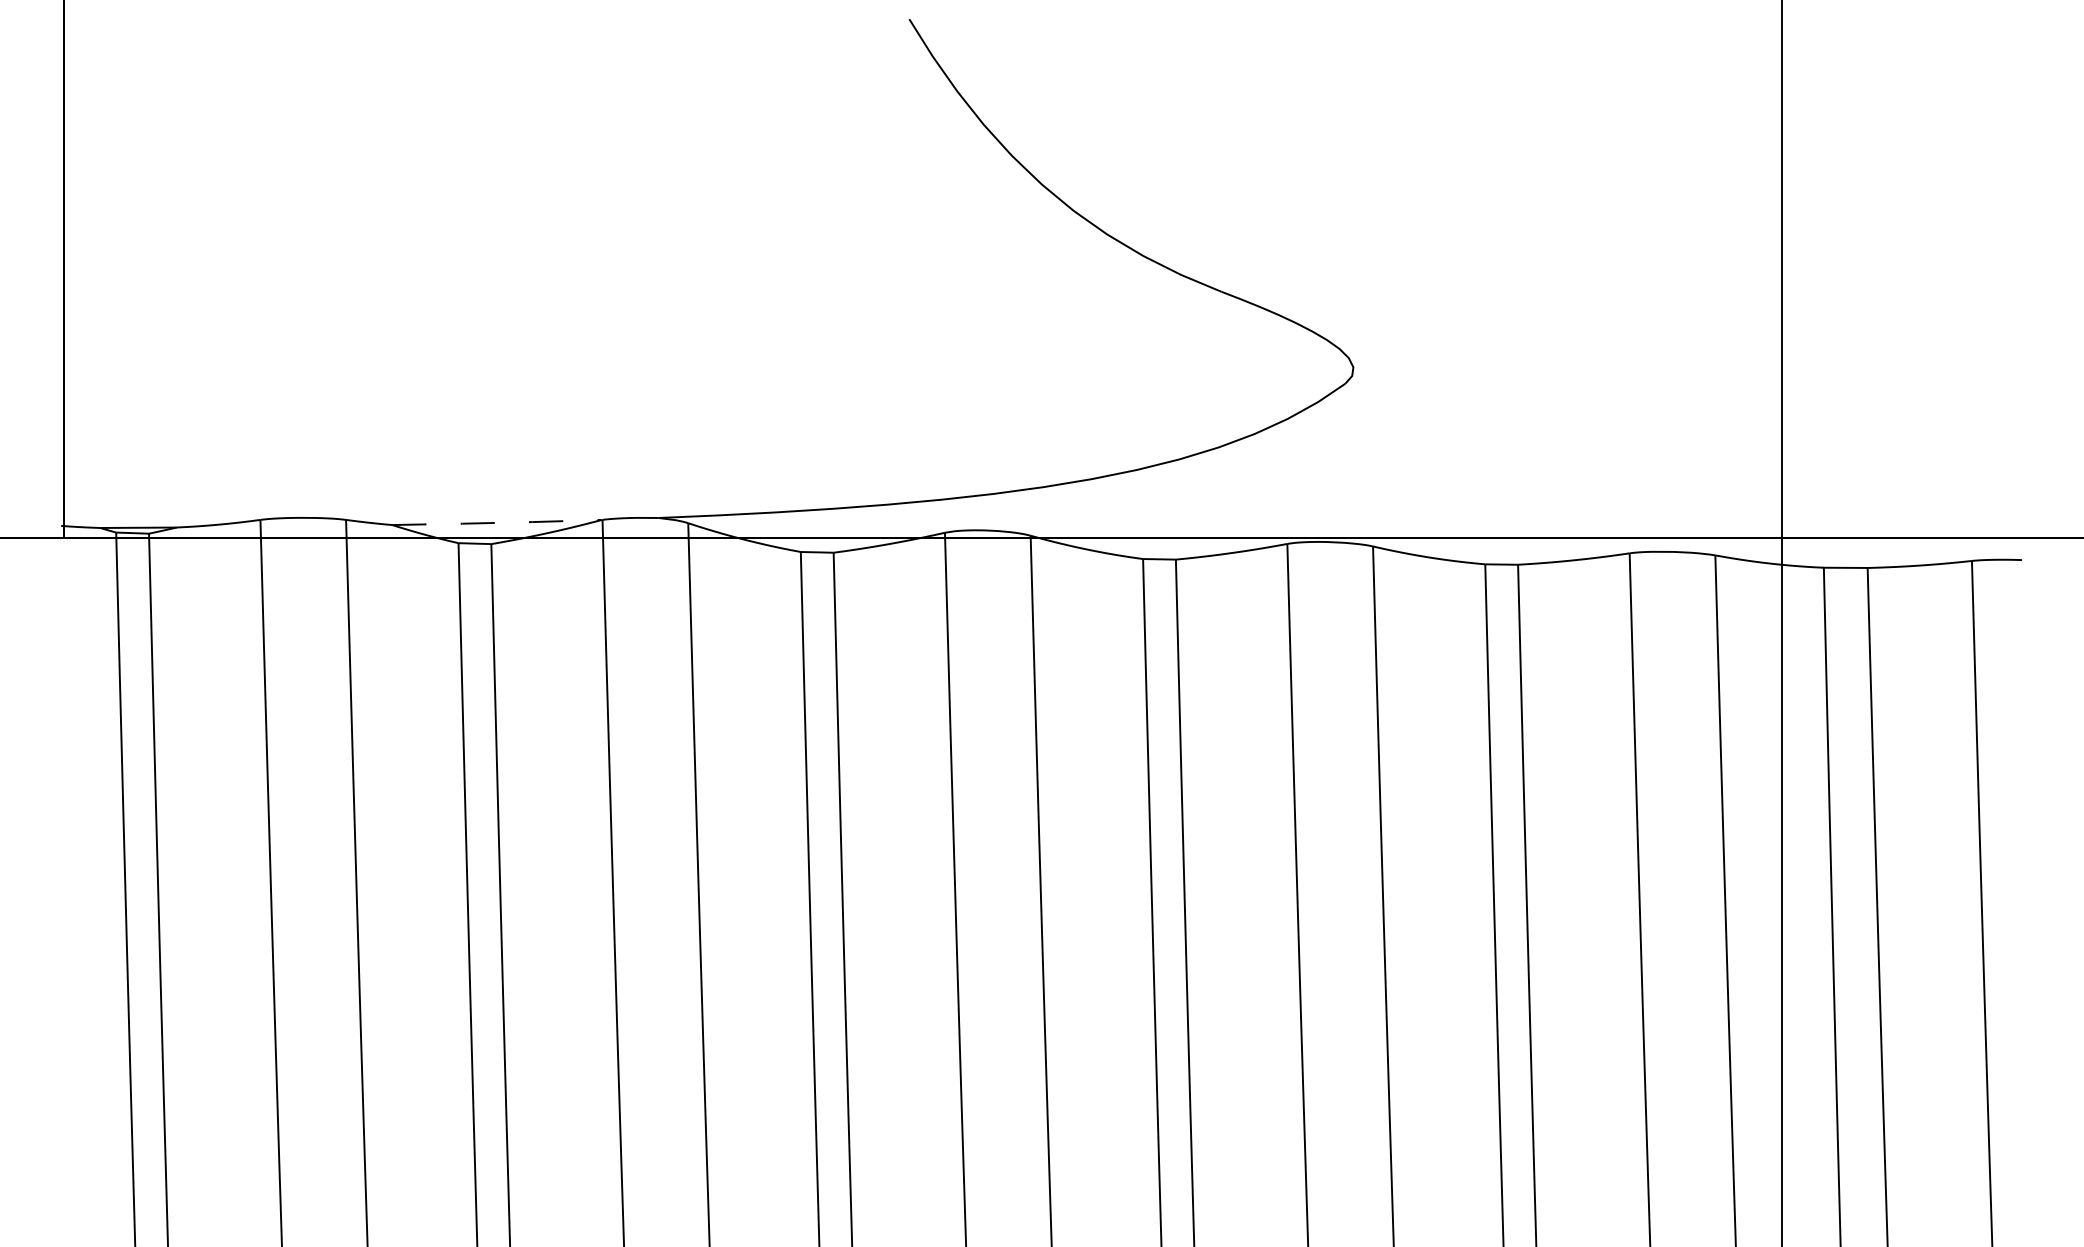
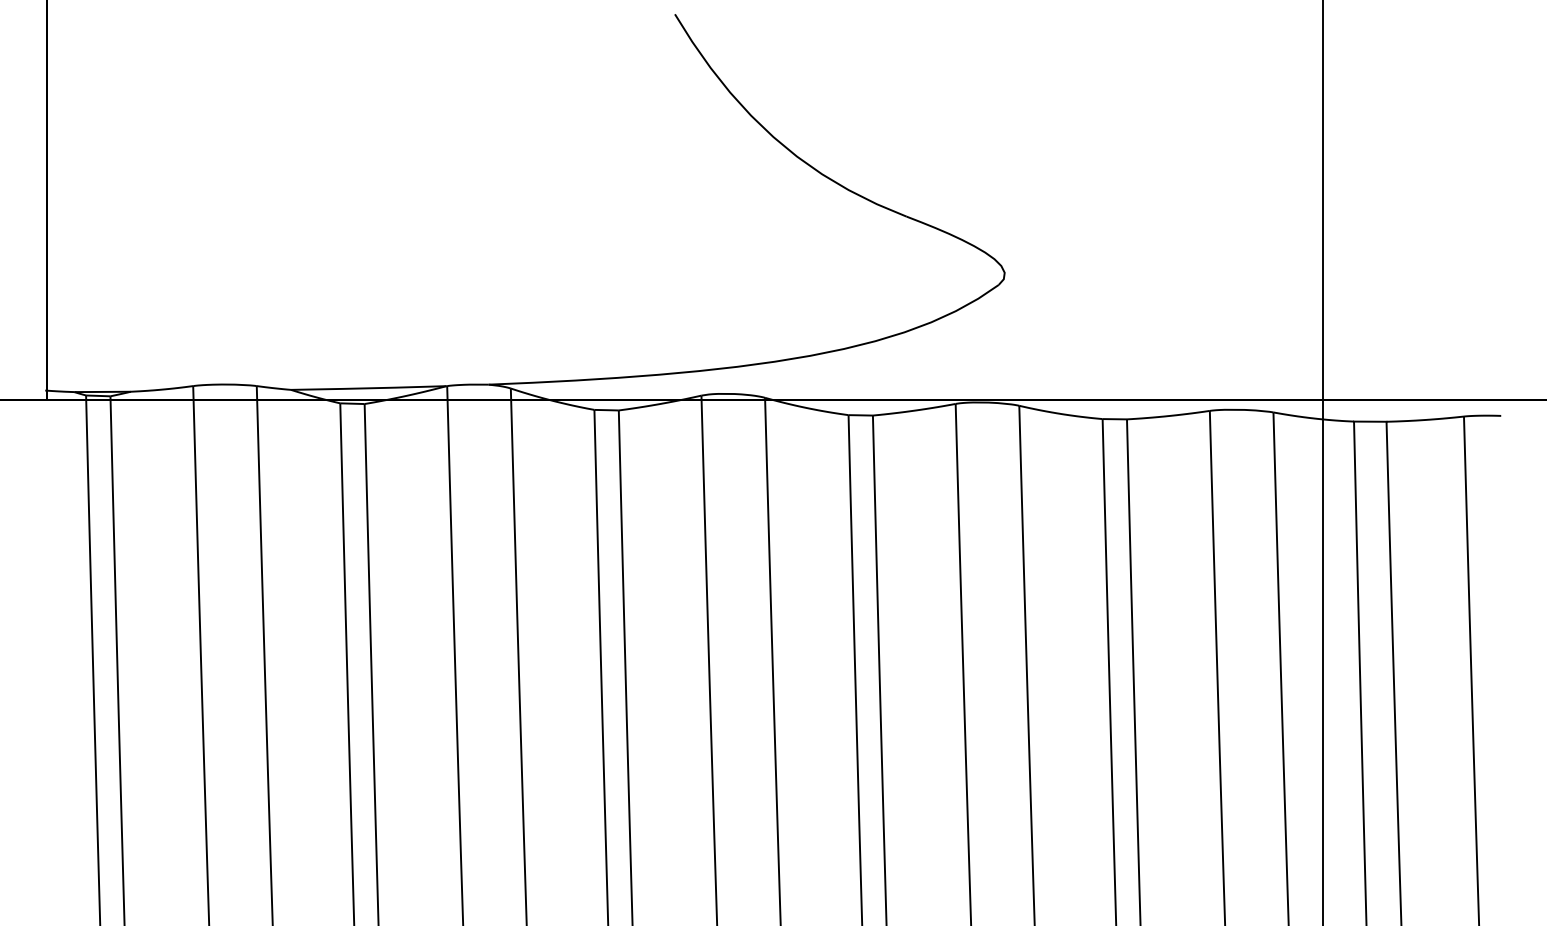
line: (497, 522) -> (369, 388), dashed -> solid

